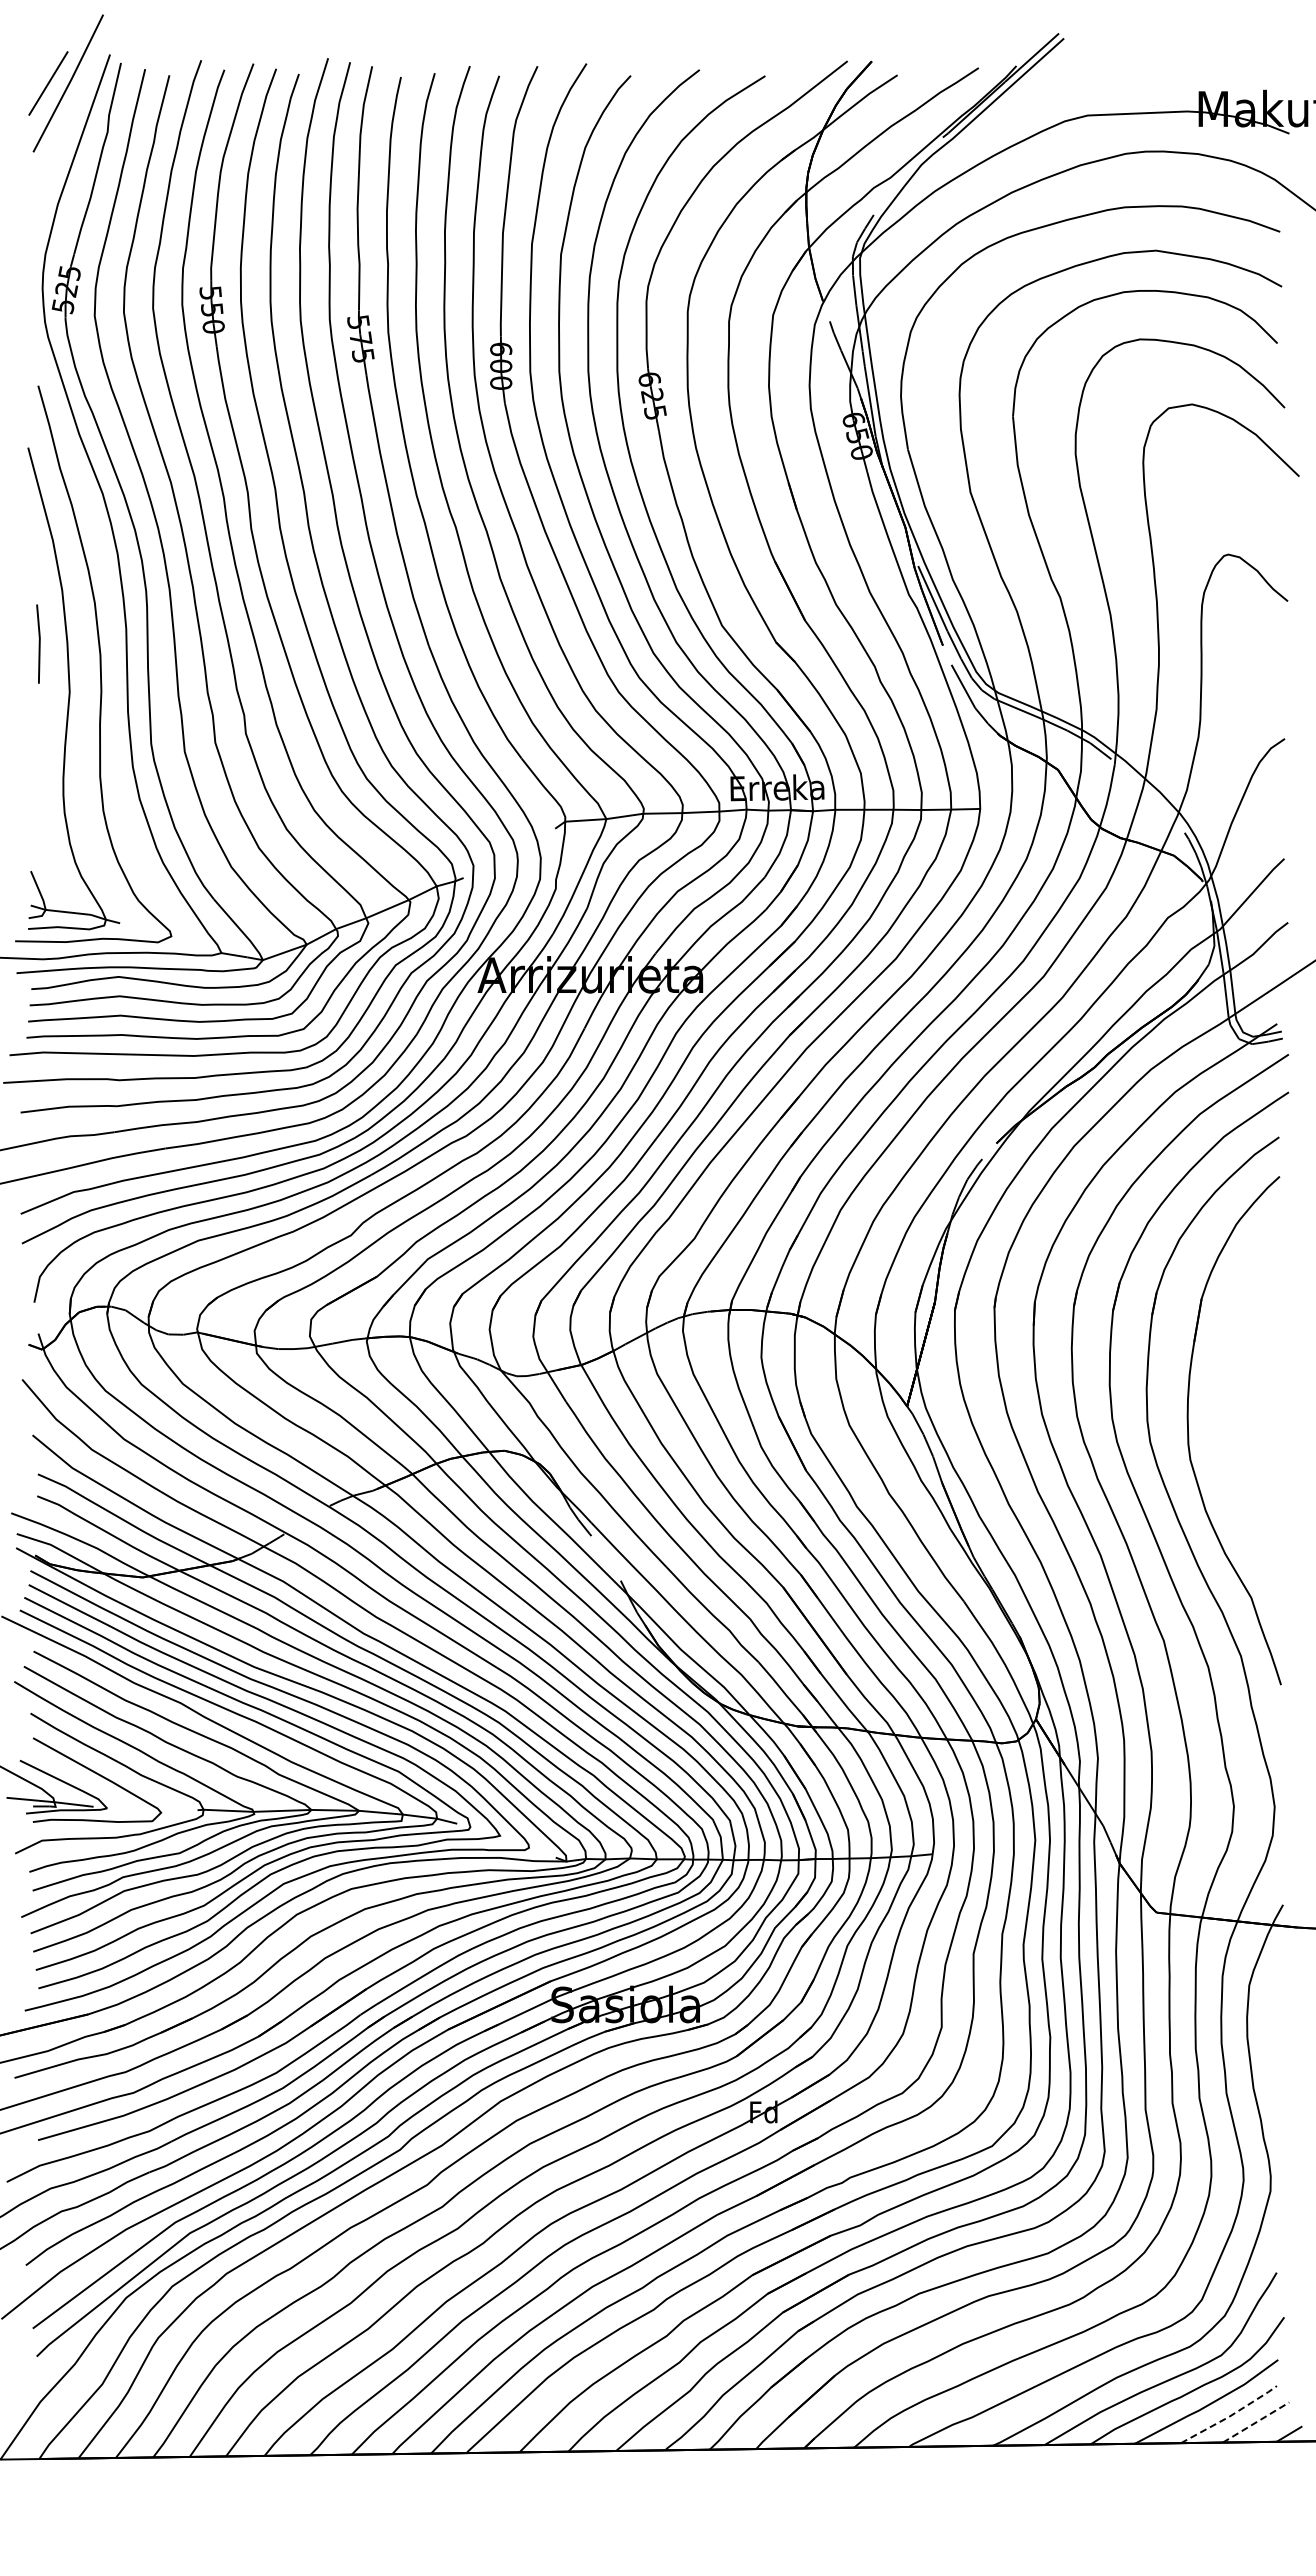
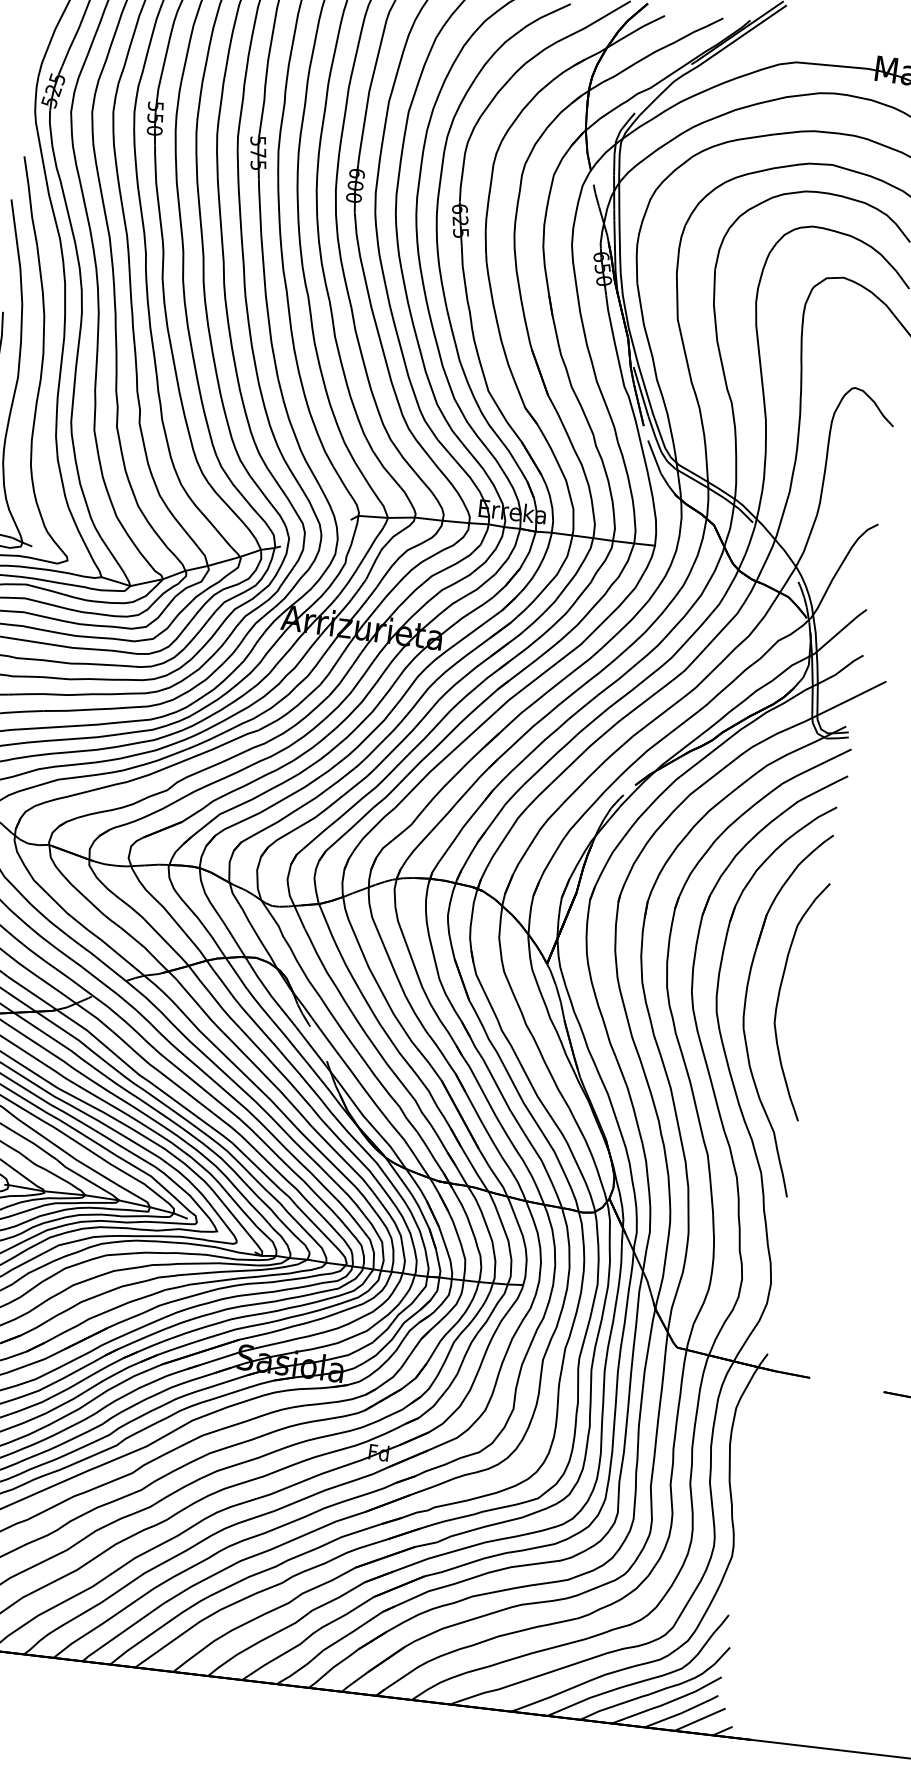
curve: (1233, 1410) -> (778, 997), added
line: (1230, 2415) -> (682, 1712), dashed -> solid
line: (1256, 2422) -> (700, 1719), dashed -> solid

